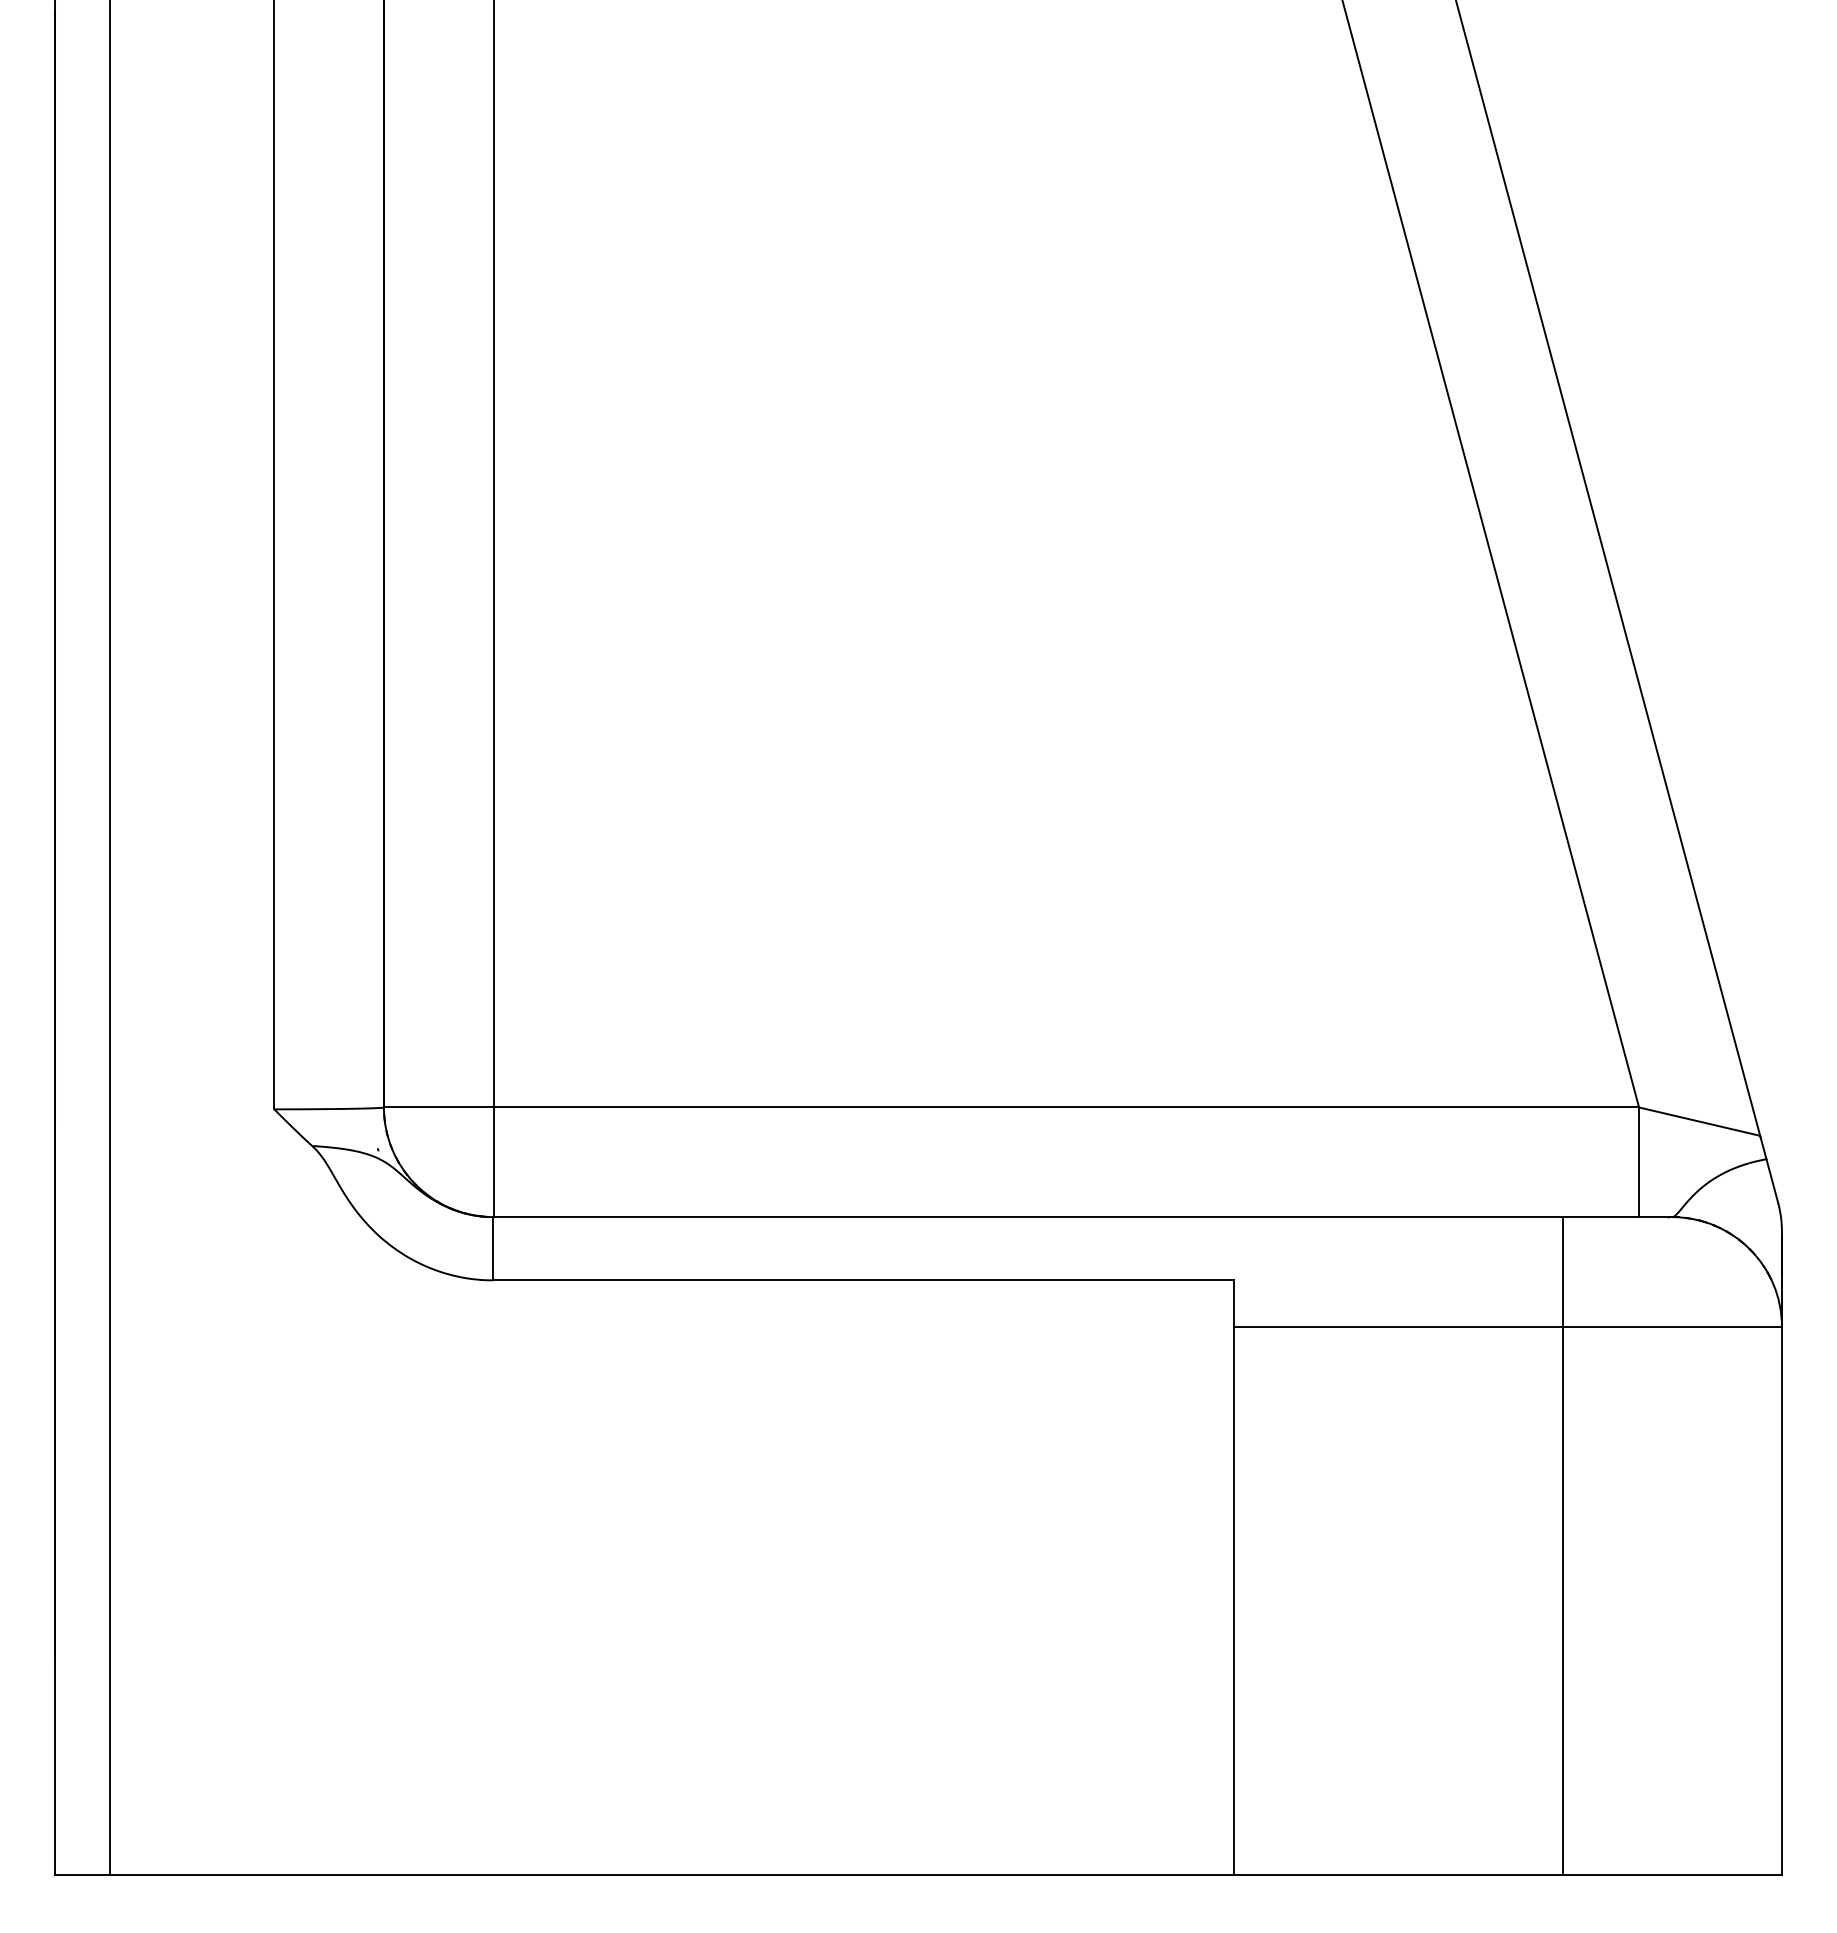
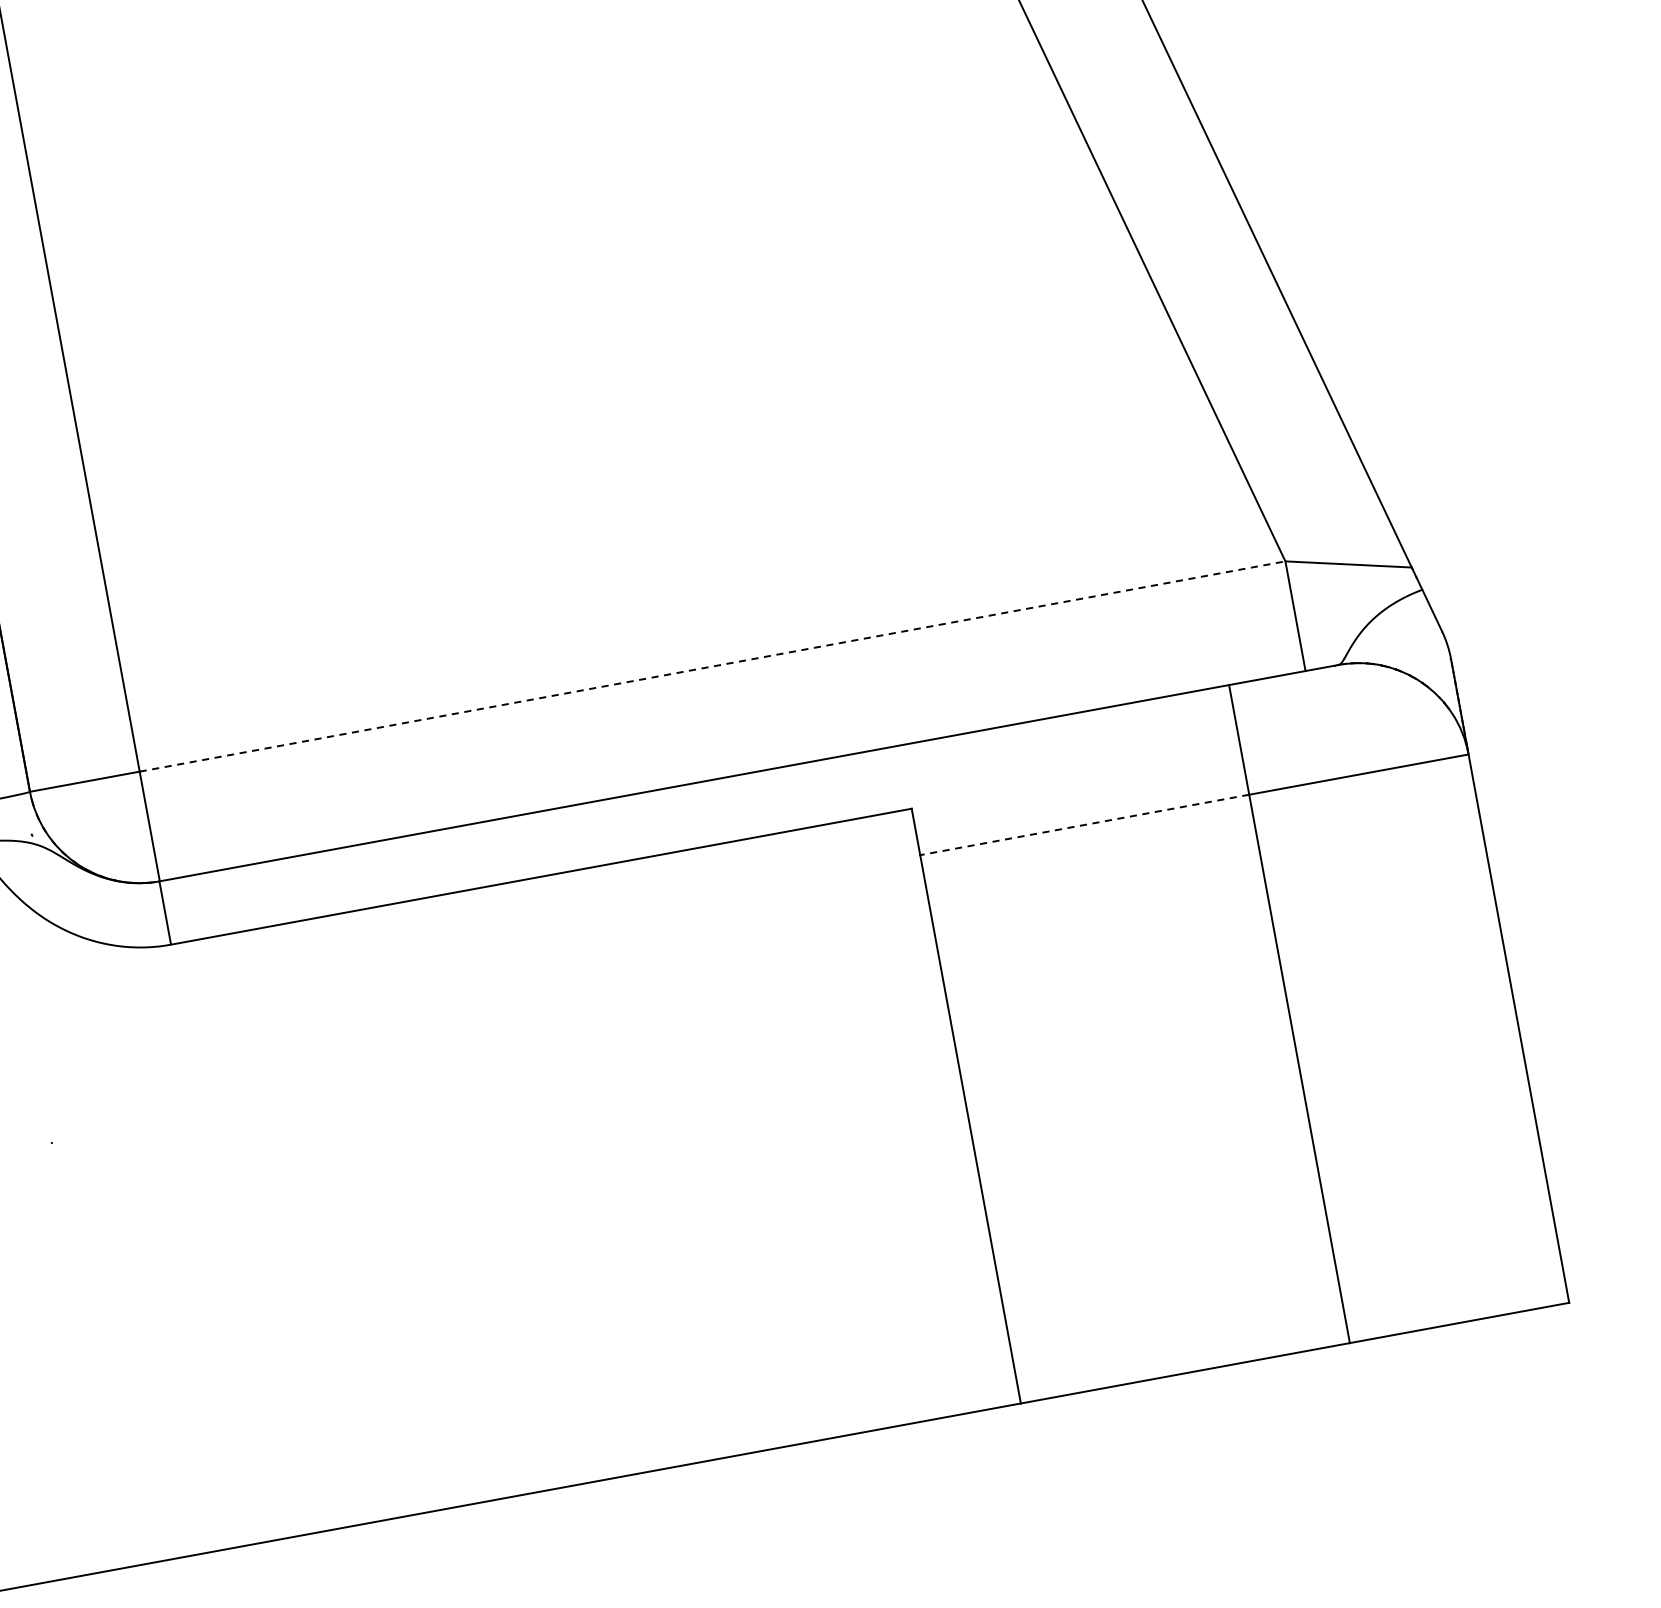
line: (1066, 1107) -> (712, 666), solid -> dashed
line: (1397, 1326) -> (1084, 824), solid -> dashed

